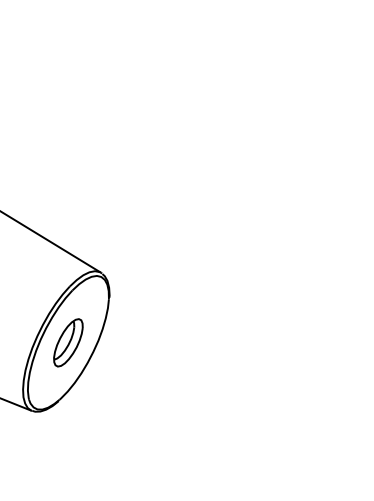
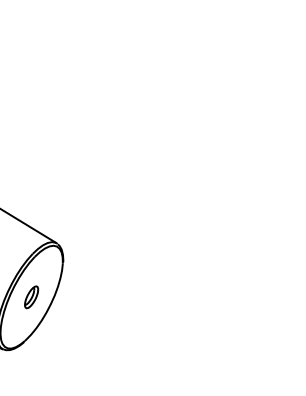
part: (68, 343) -> (31, 297), size x0.6

